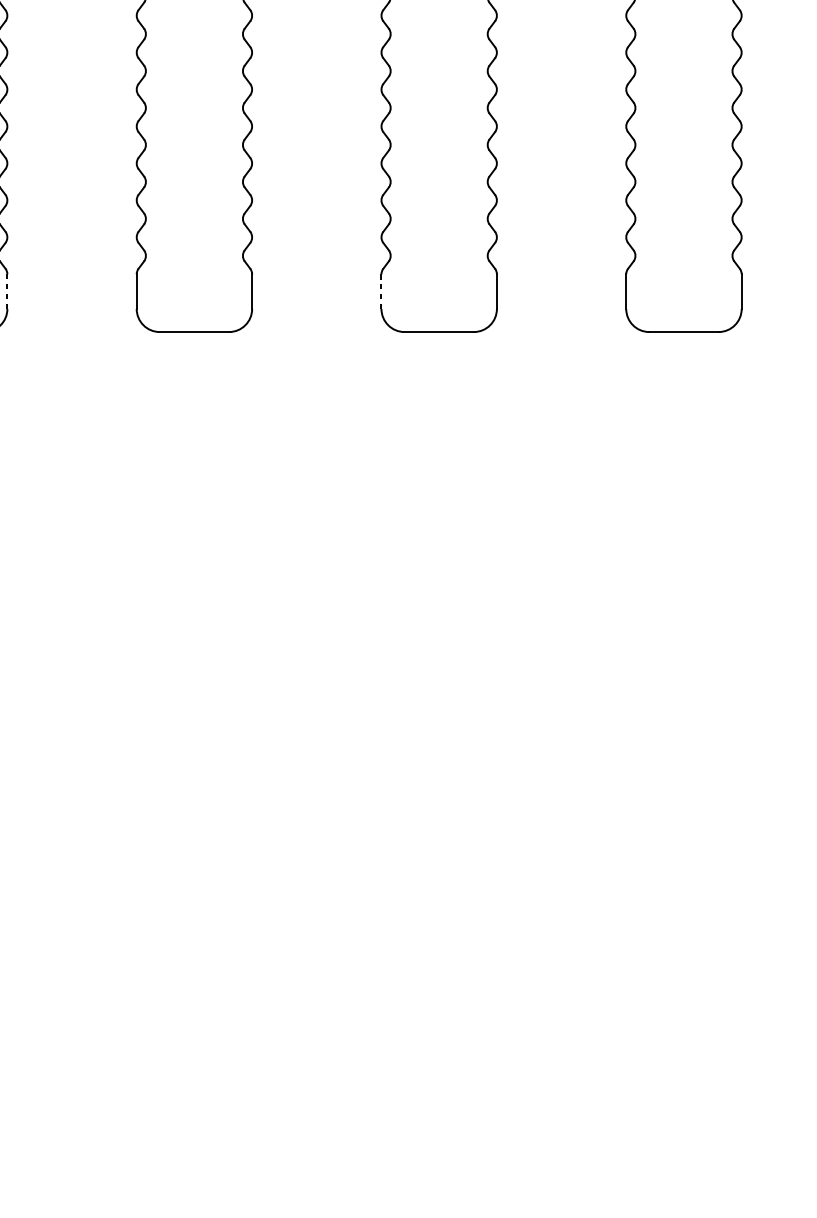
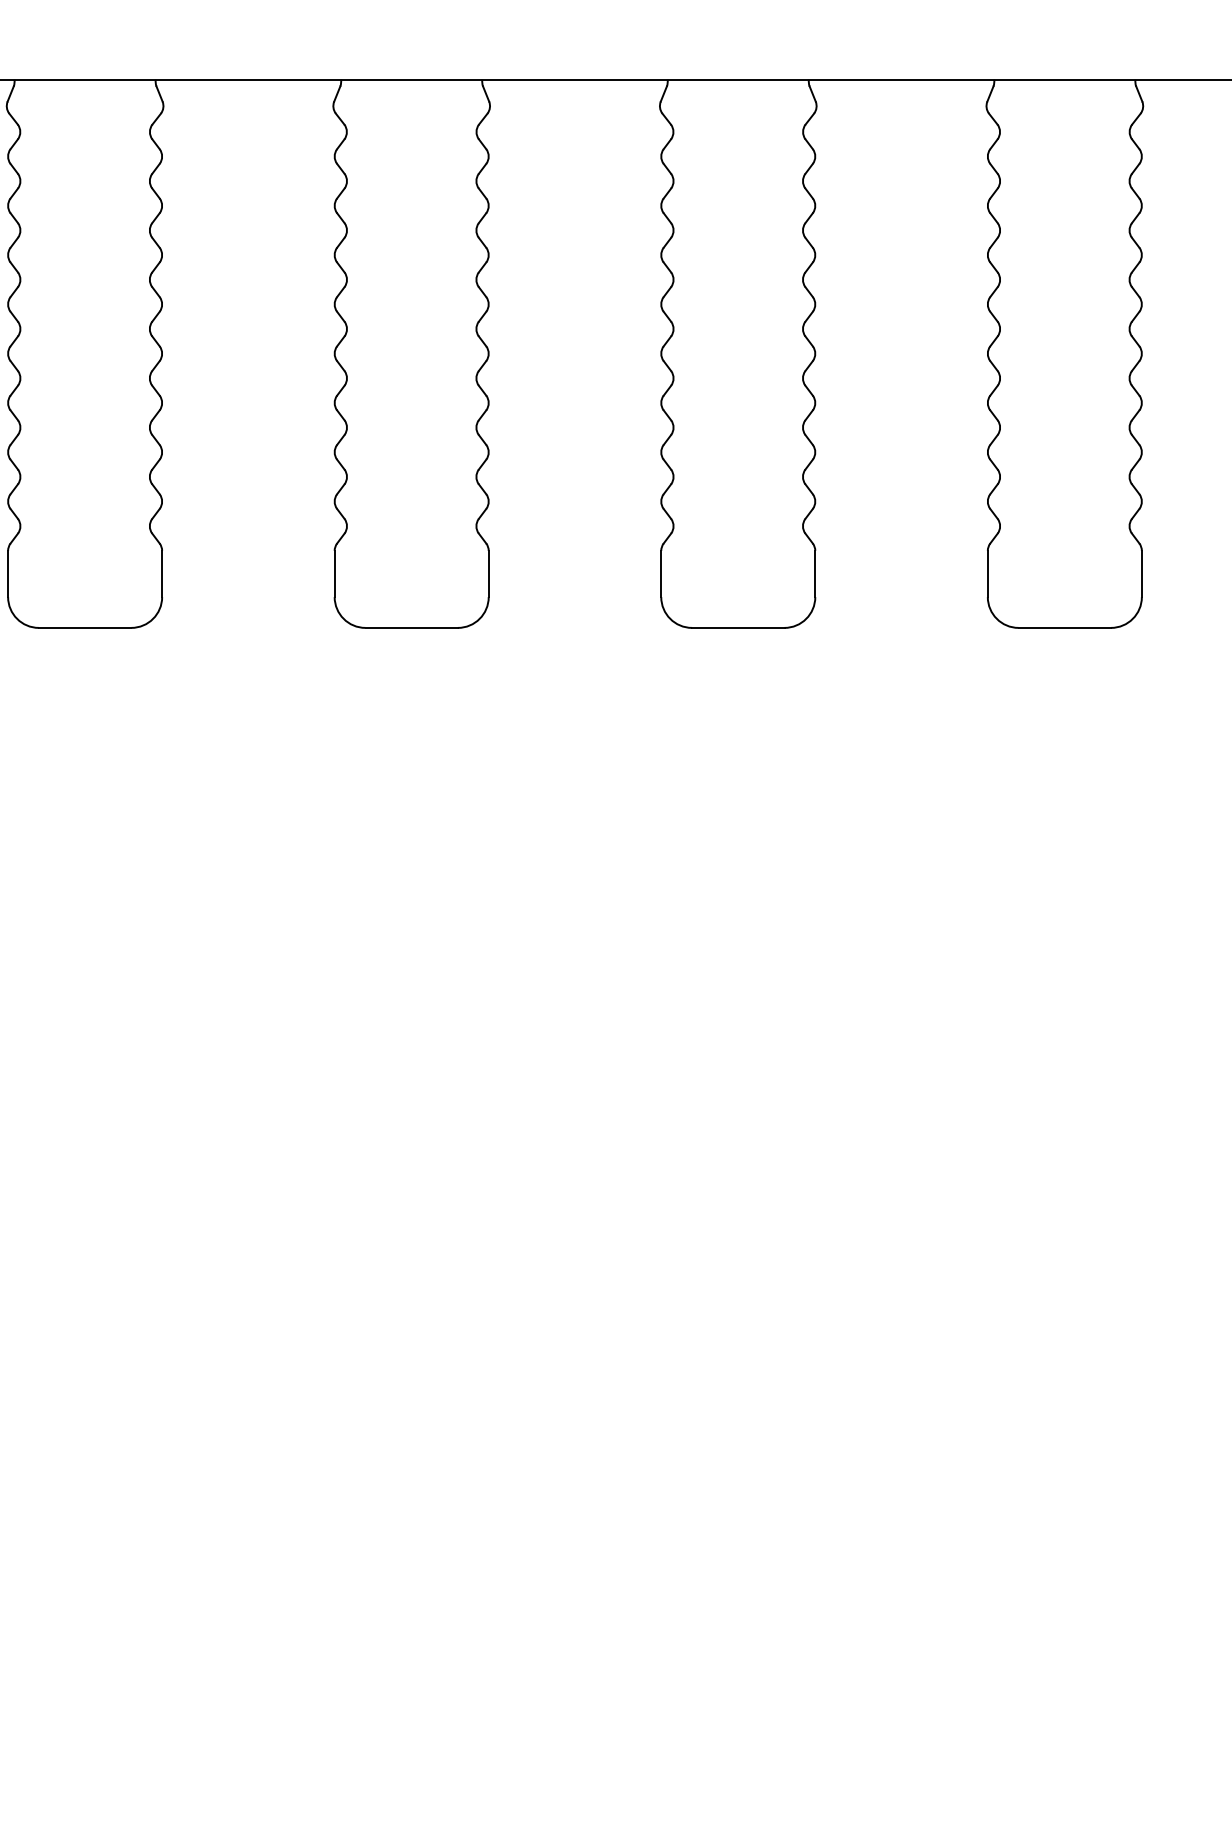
line: (7, 291) -> (162, 573), dashed -> solid
line: (381, 292) -> (661, 574), dashed -> solid

